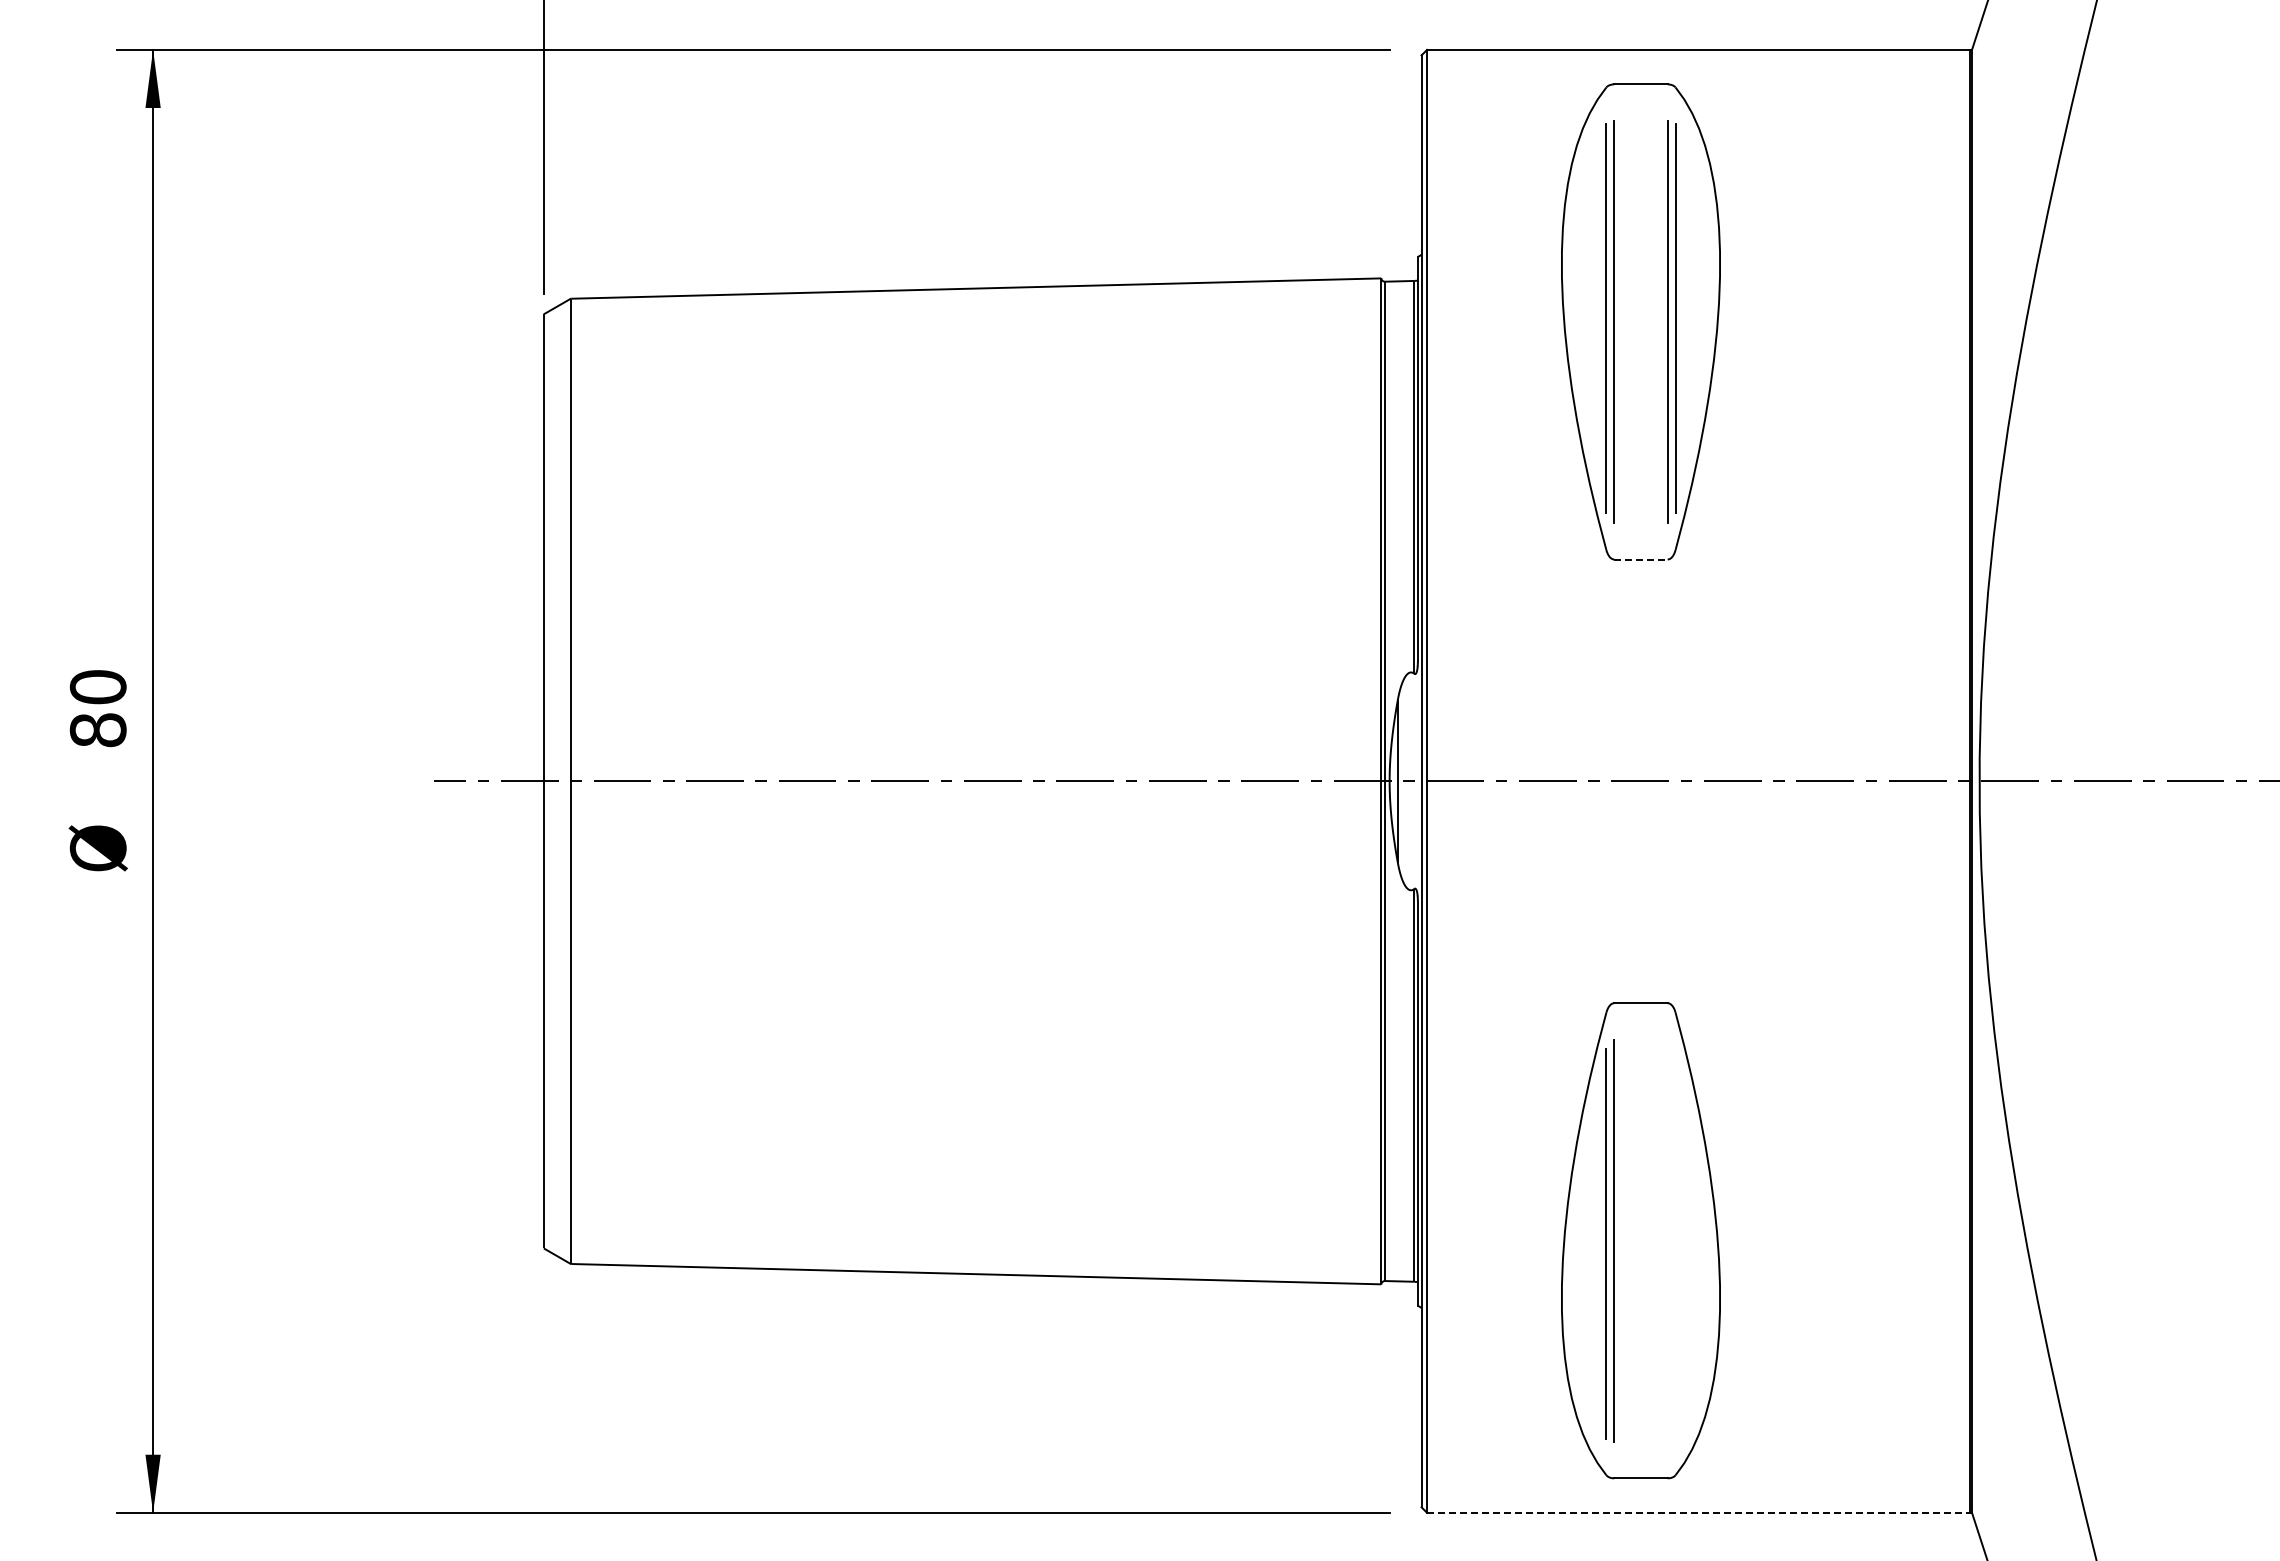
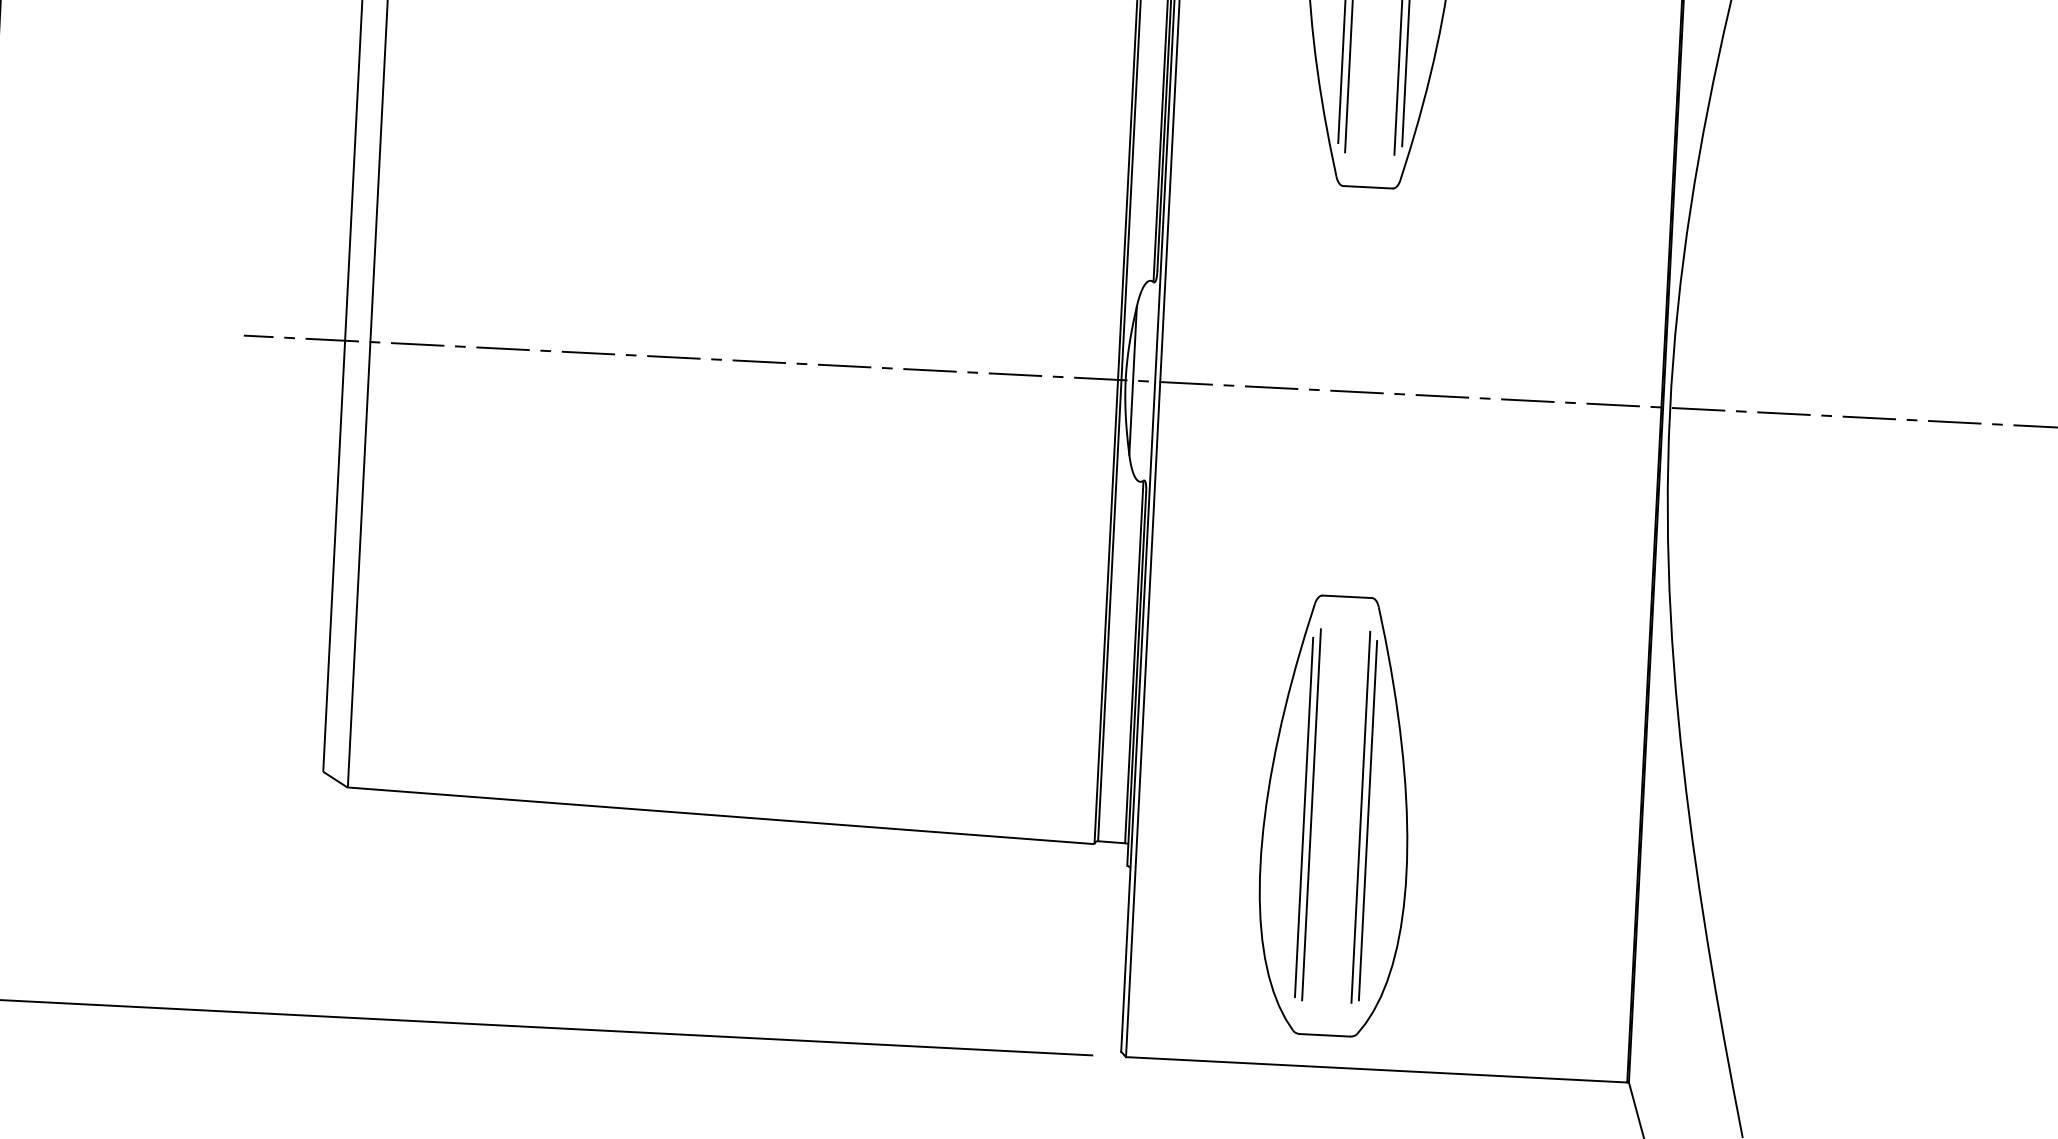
line: (1640, 559) -> (1367, 187), dashed -> solid
line: (1667, 1240) -> (1360, 817), added
line: (1675, 1243) -> (1367, 820), added
line: (1698, 1512) -> (1376, 1069), dashed -> solid

